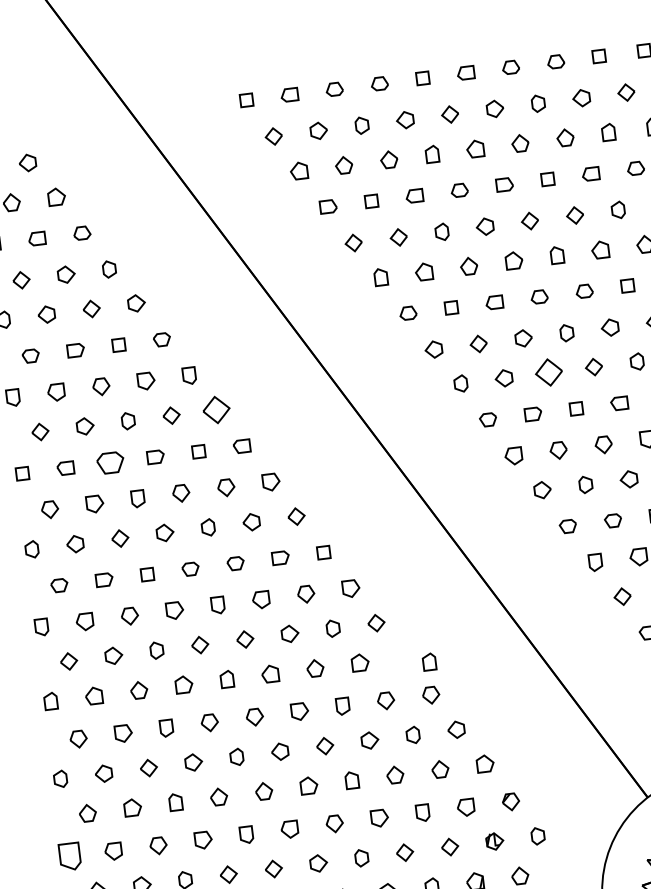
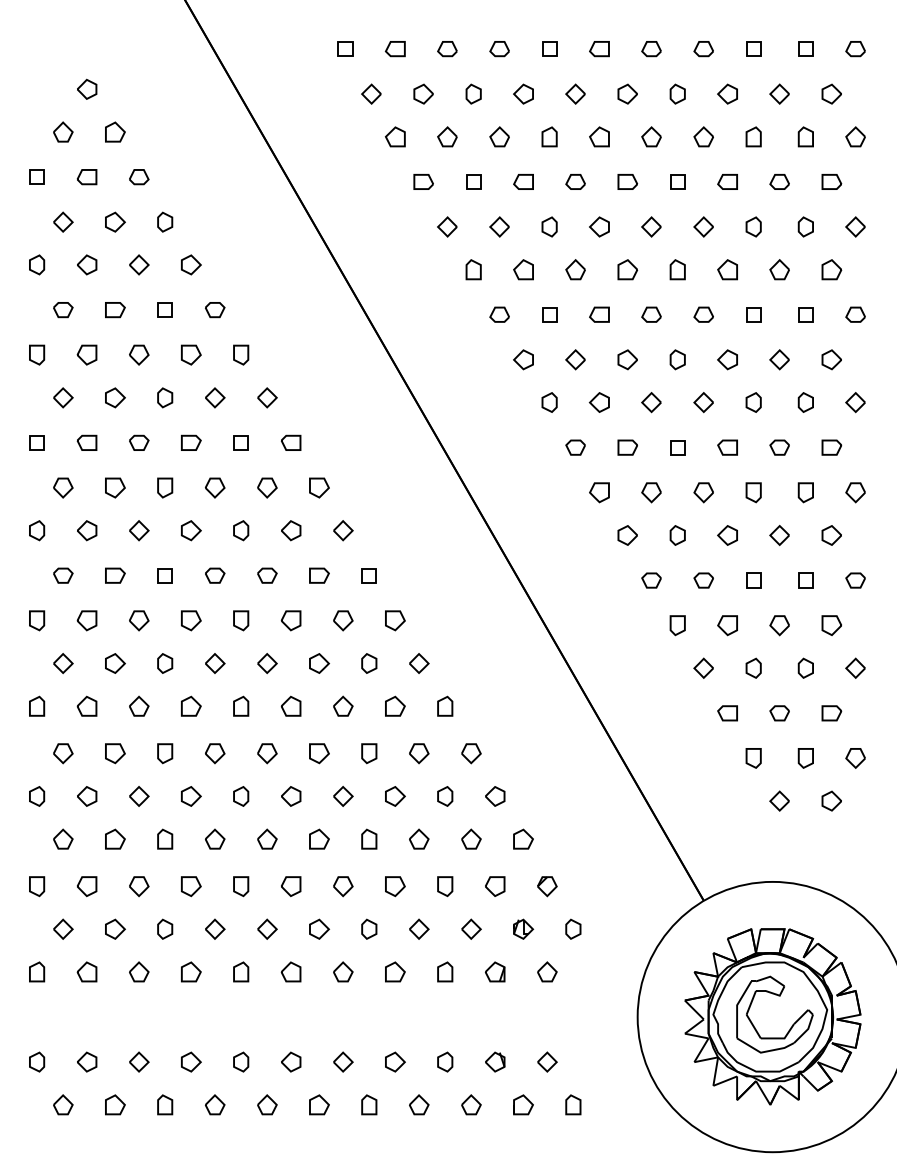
part: (548, 372) -> (651, 402), size x0.62
part: (216, 409) -> (267, 397), size x0.62
part: (111, 462) -> (139, 442), size x0.62
part: (429, 661) -> (445, 705), moved
part: (70, 856) -> (37, 886), size x0.62

